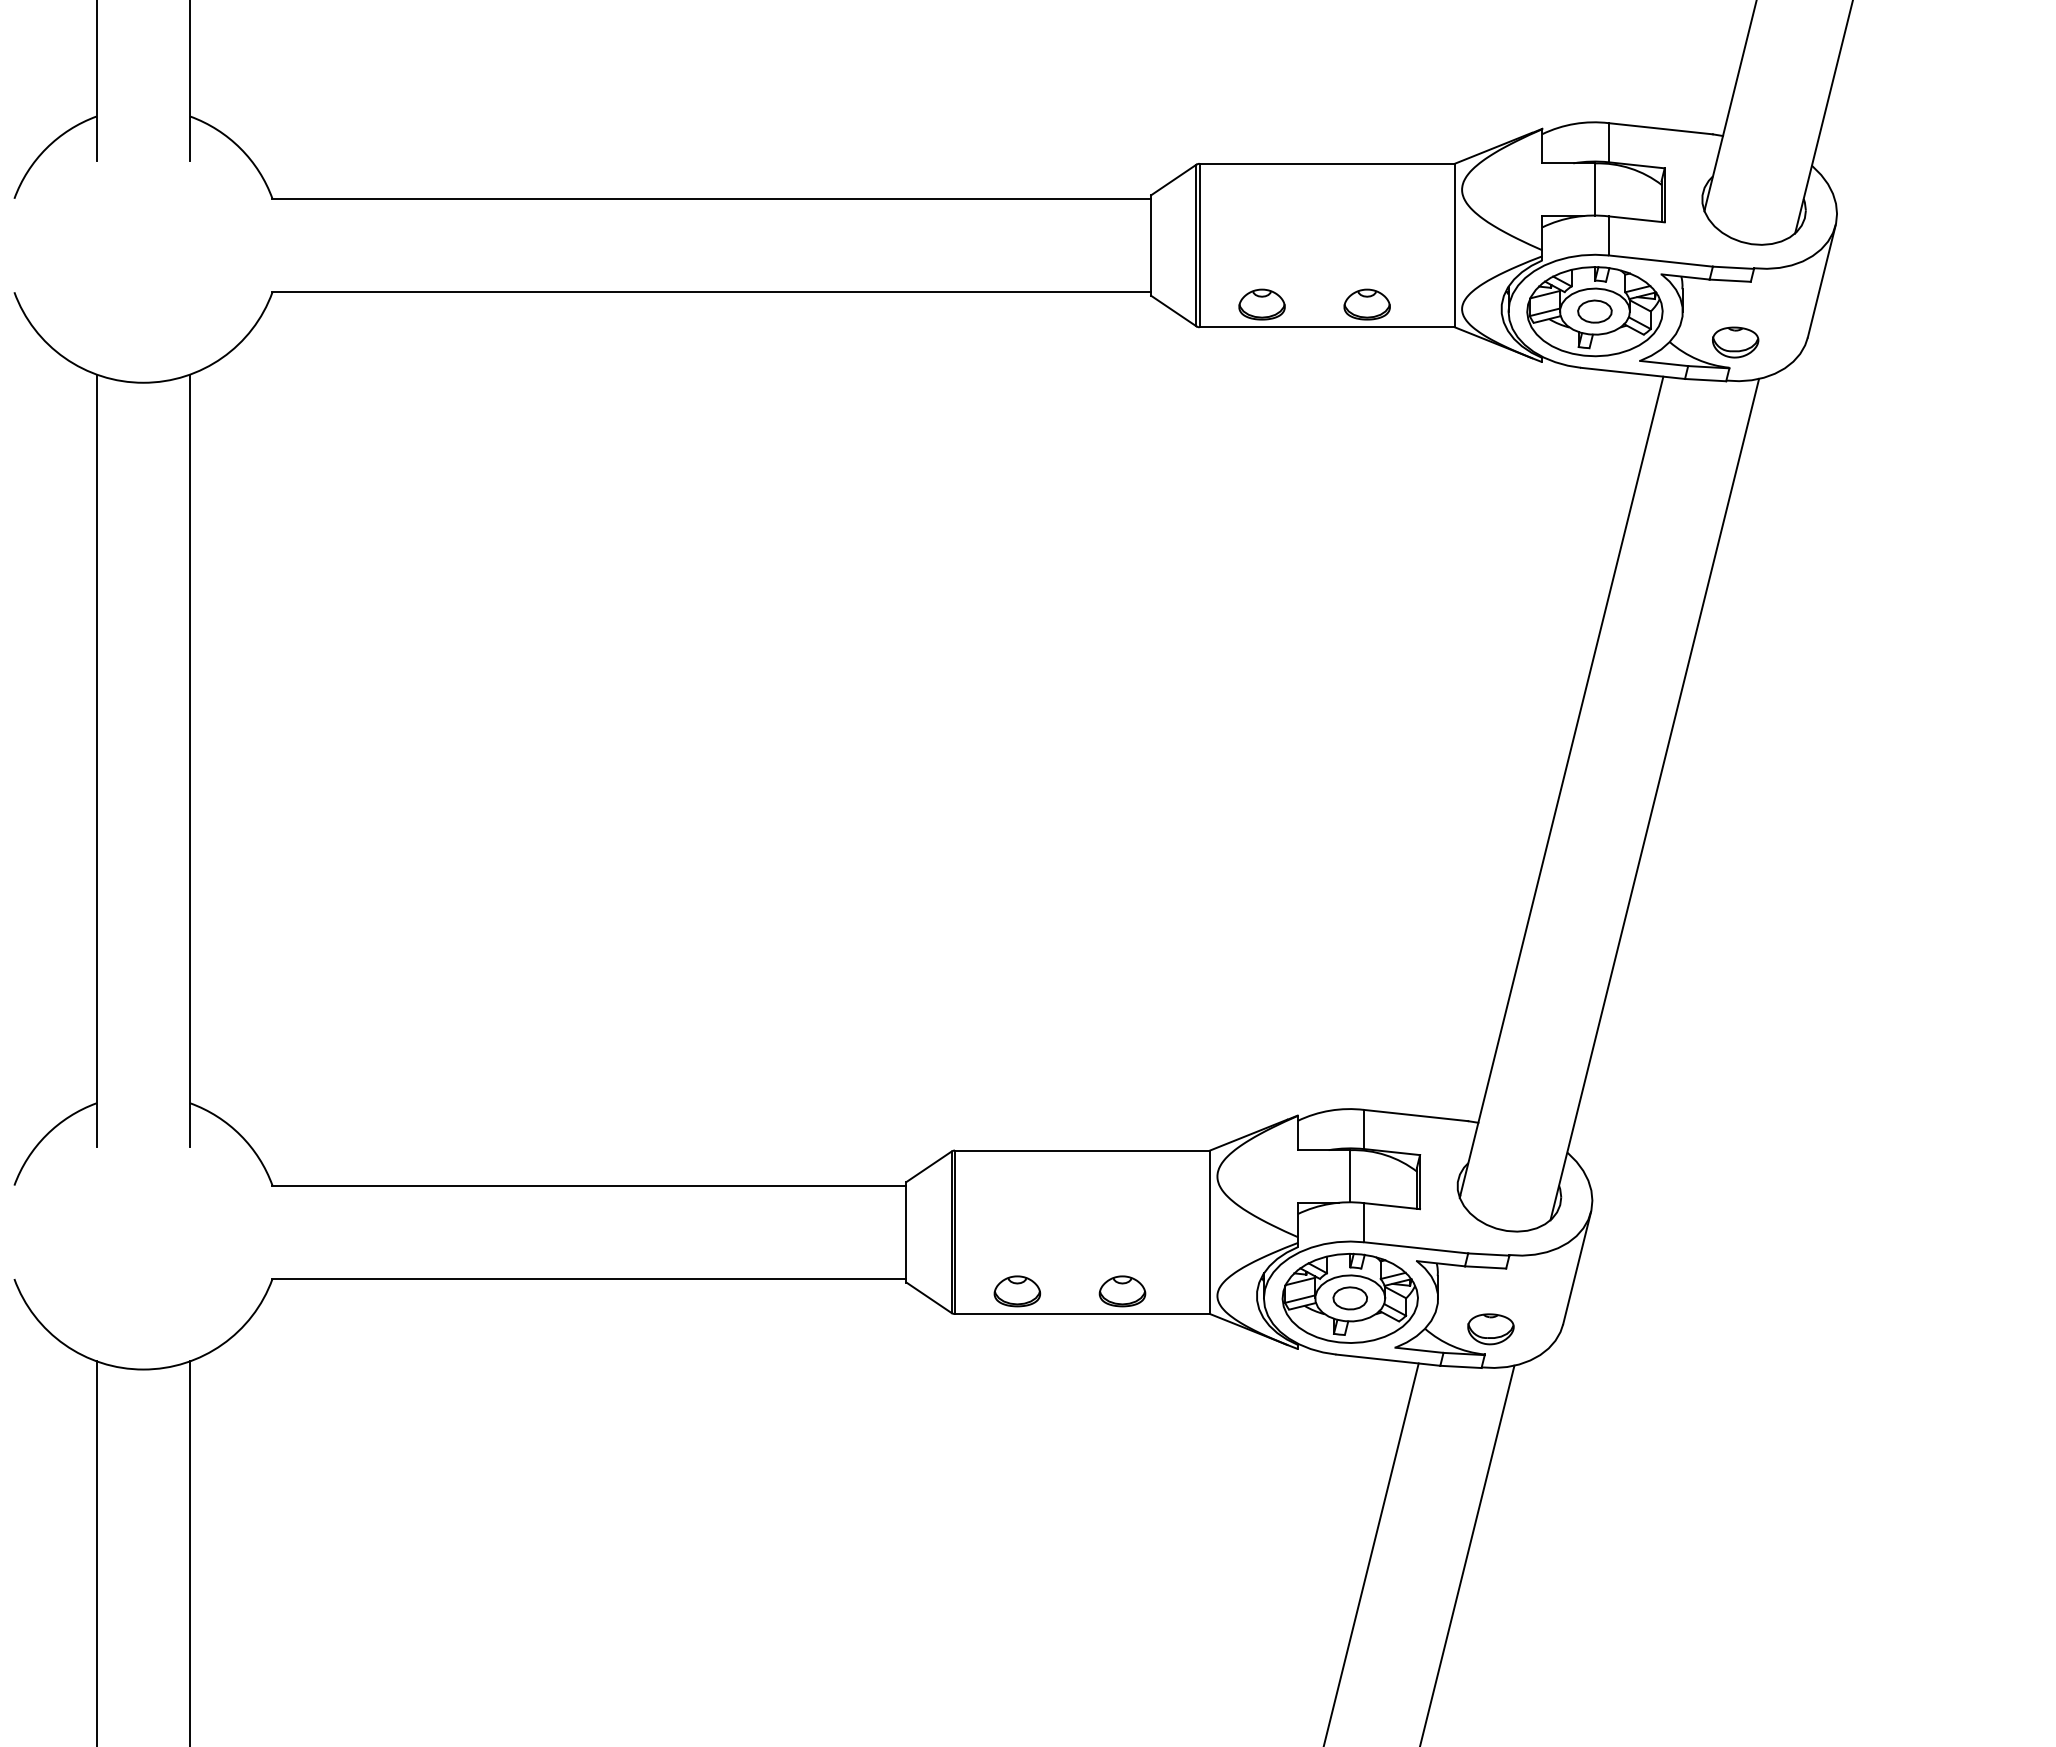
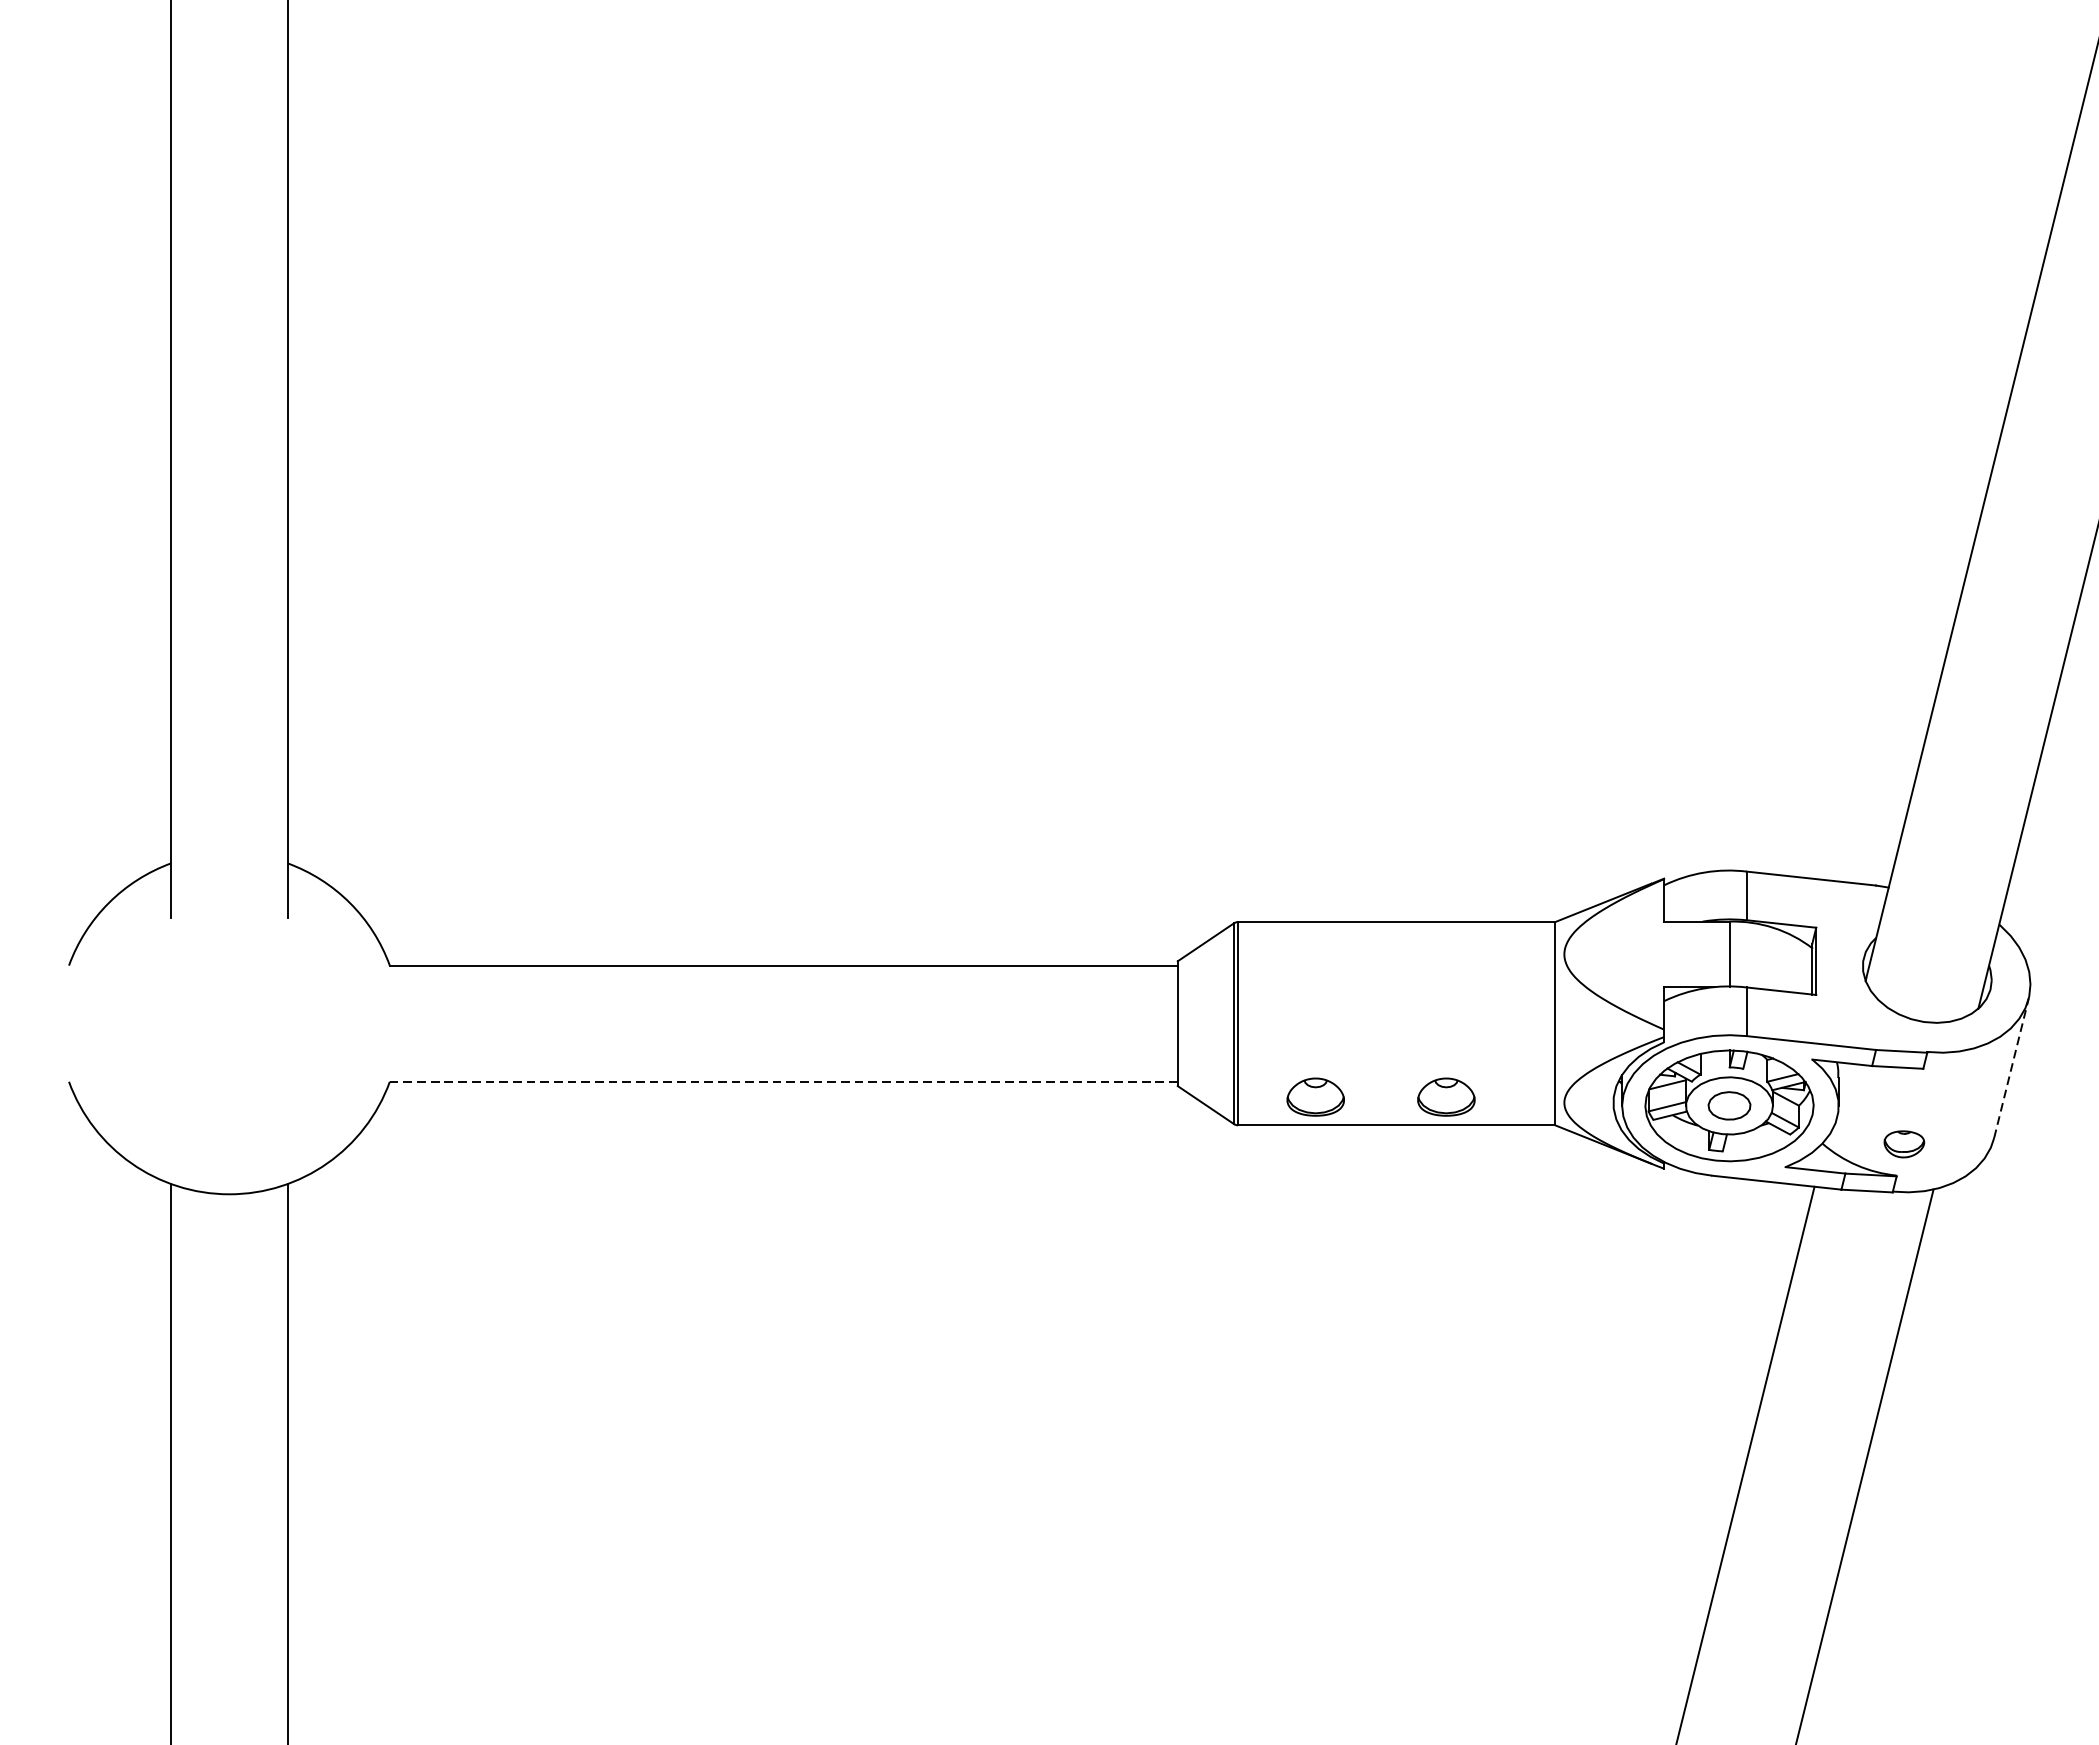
line: (1577, 1268) -> (2011, 1068), solid -> dashed
line: (589, 1279) -> (783, 1082), solid -> dashed
part: (1490, 1329) -> (1903, 1144), size x0.7

